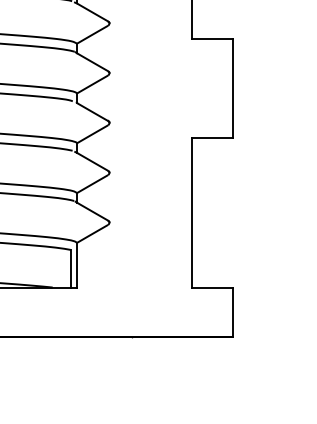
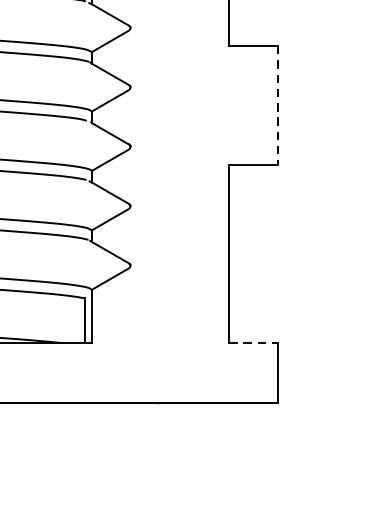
line: (232, 88) -> (277, 105), solid -> dashed
line: (212, 287) -> (253, 343), solid -> dashed

